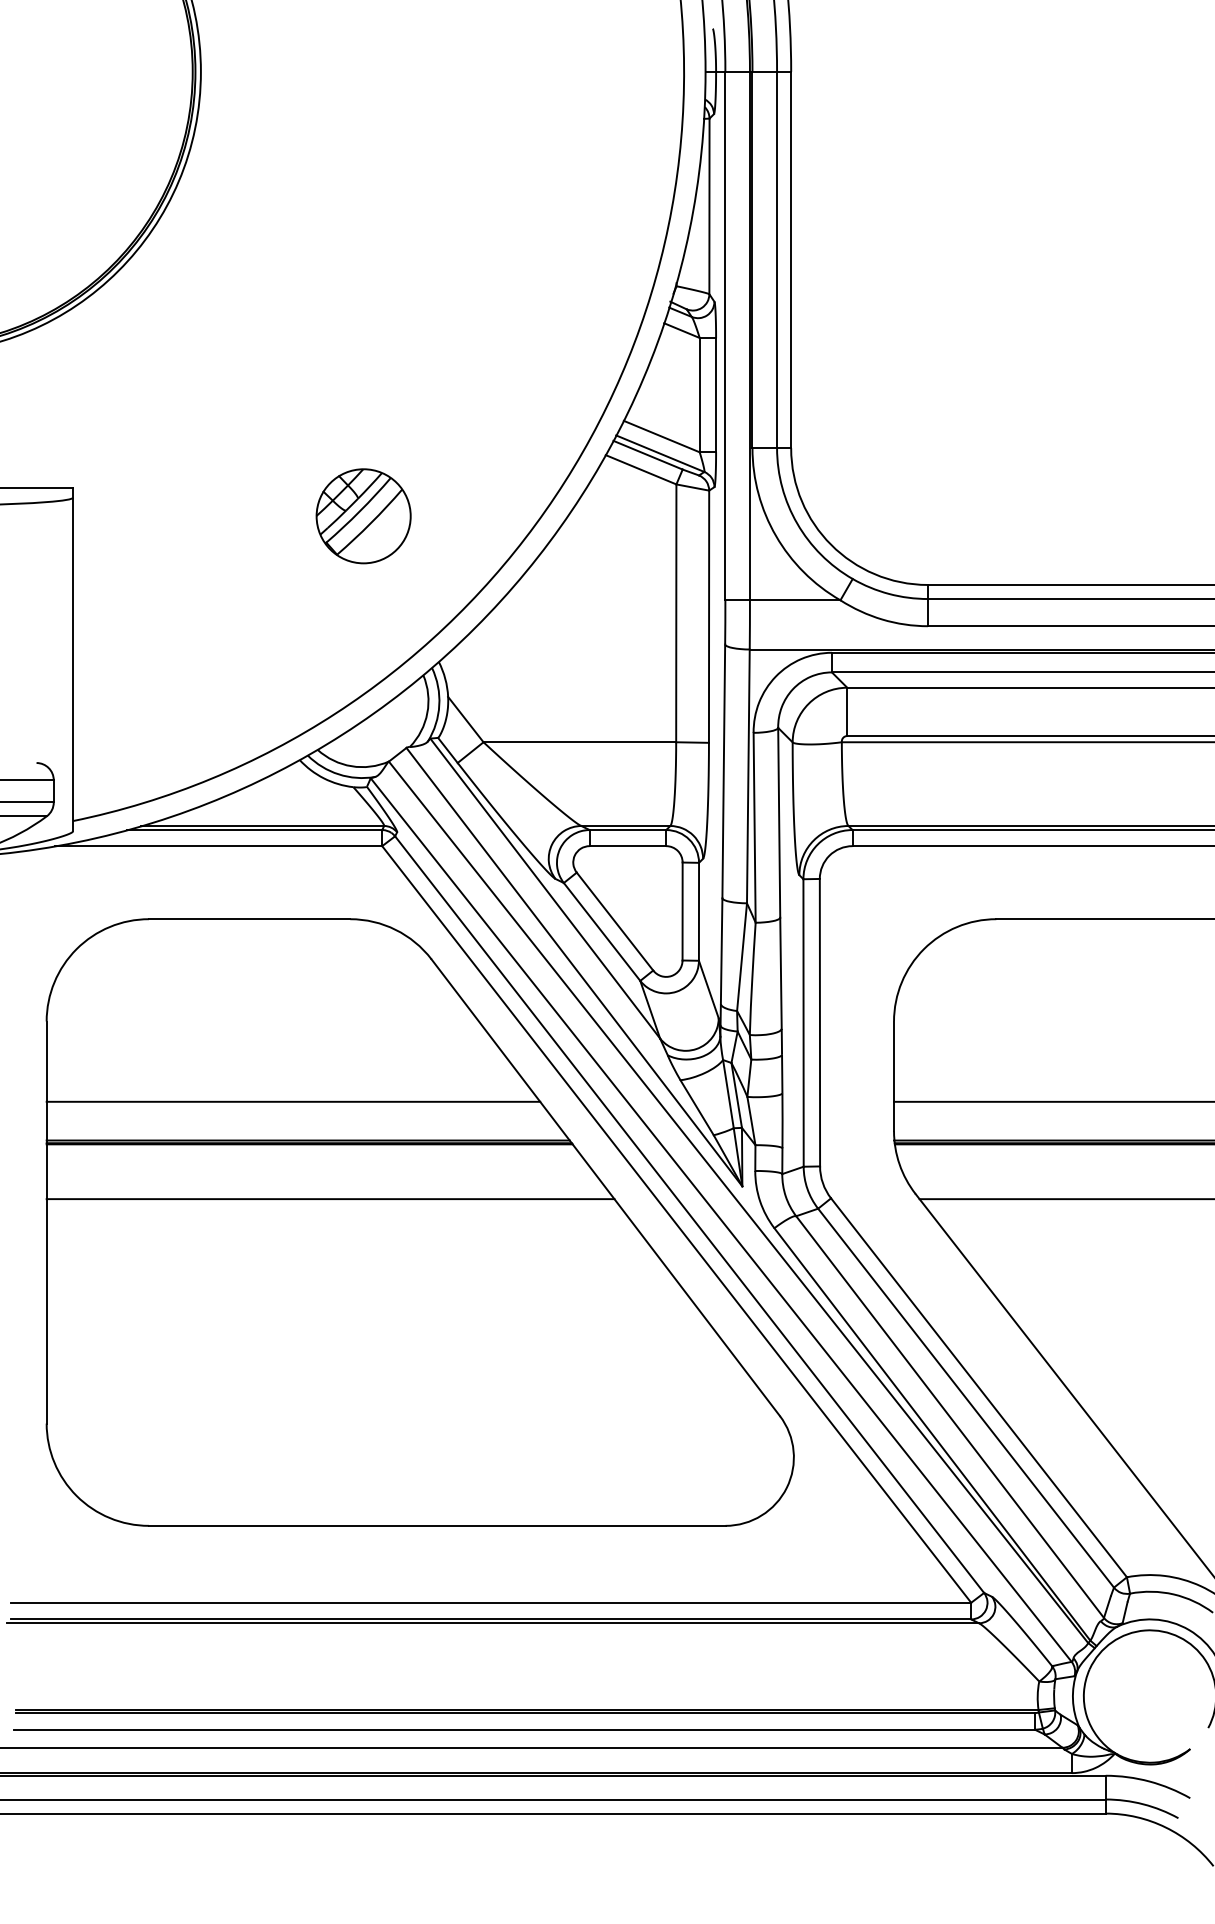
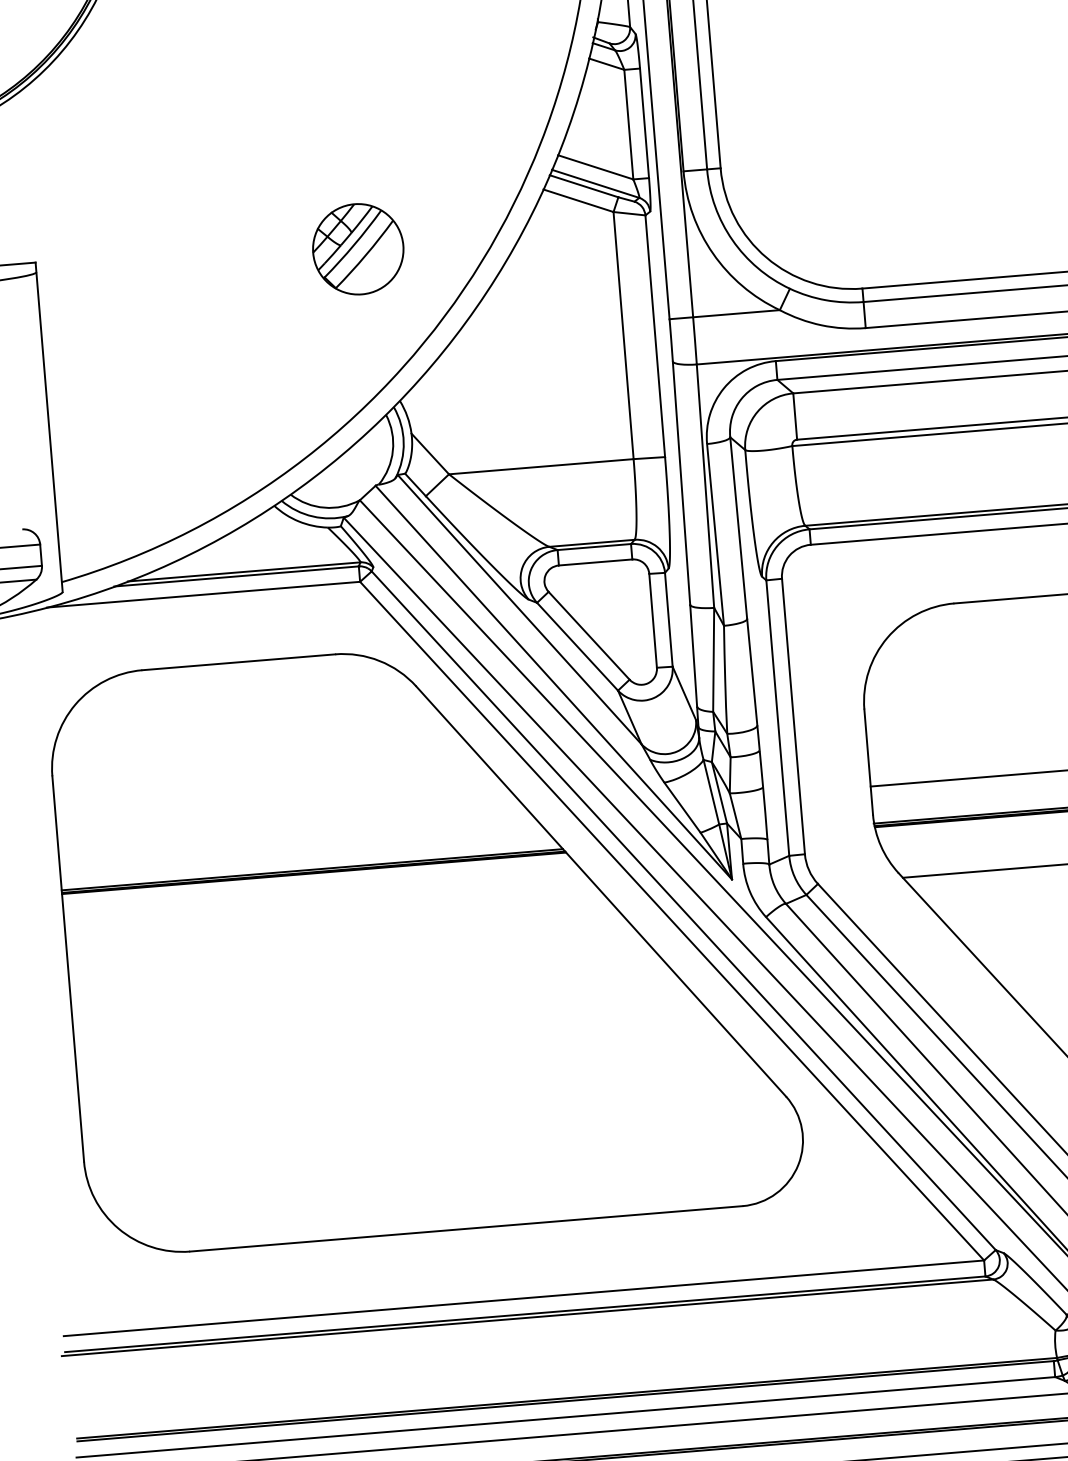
part: (363, 516) -> (358, 249), moved
line: (293, 1101) -> (295, 833), removed
line: (330, 1199) -> (338, 924), removed

